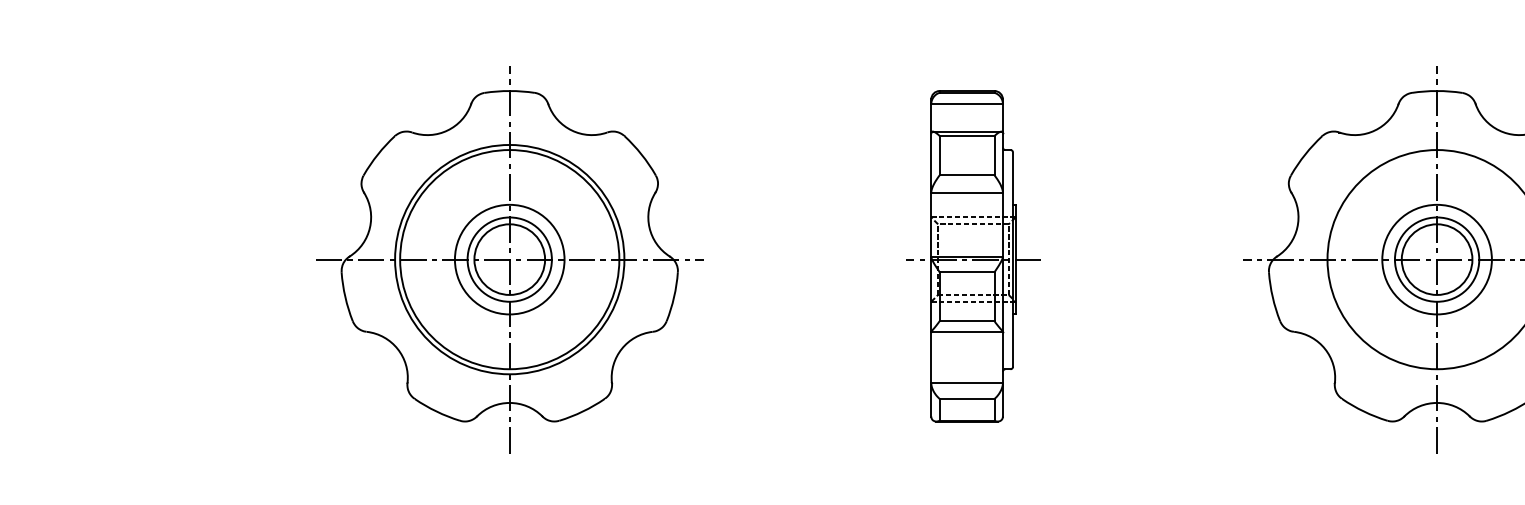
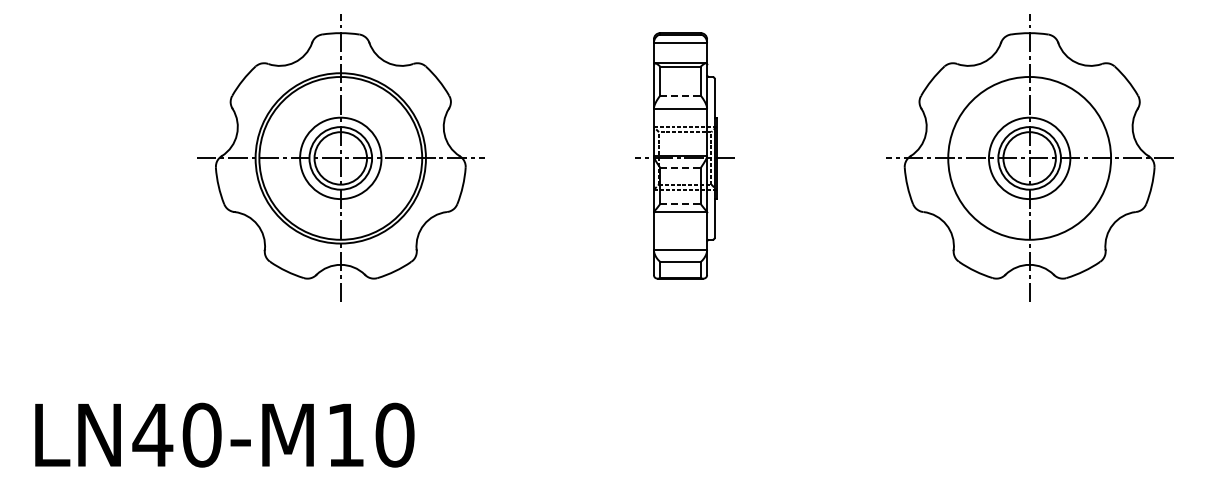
line: (968, 174) -> (681, 95), solid -> dashed
line: (968, 271) -> (681, 167), solid -> dashed
line: (968, 321) -> (681, 204), solid -> dashed

